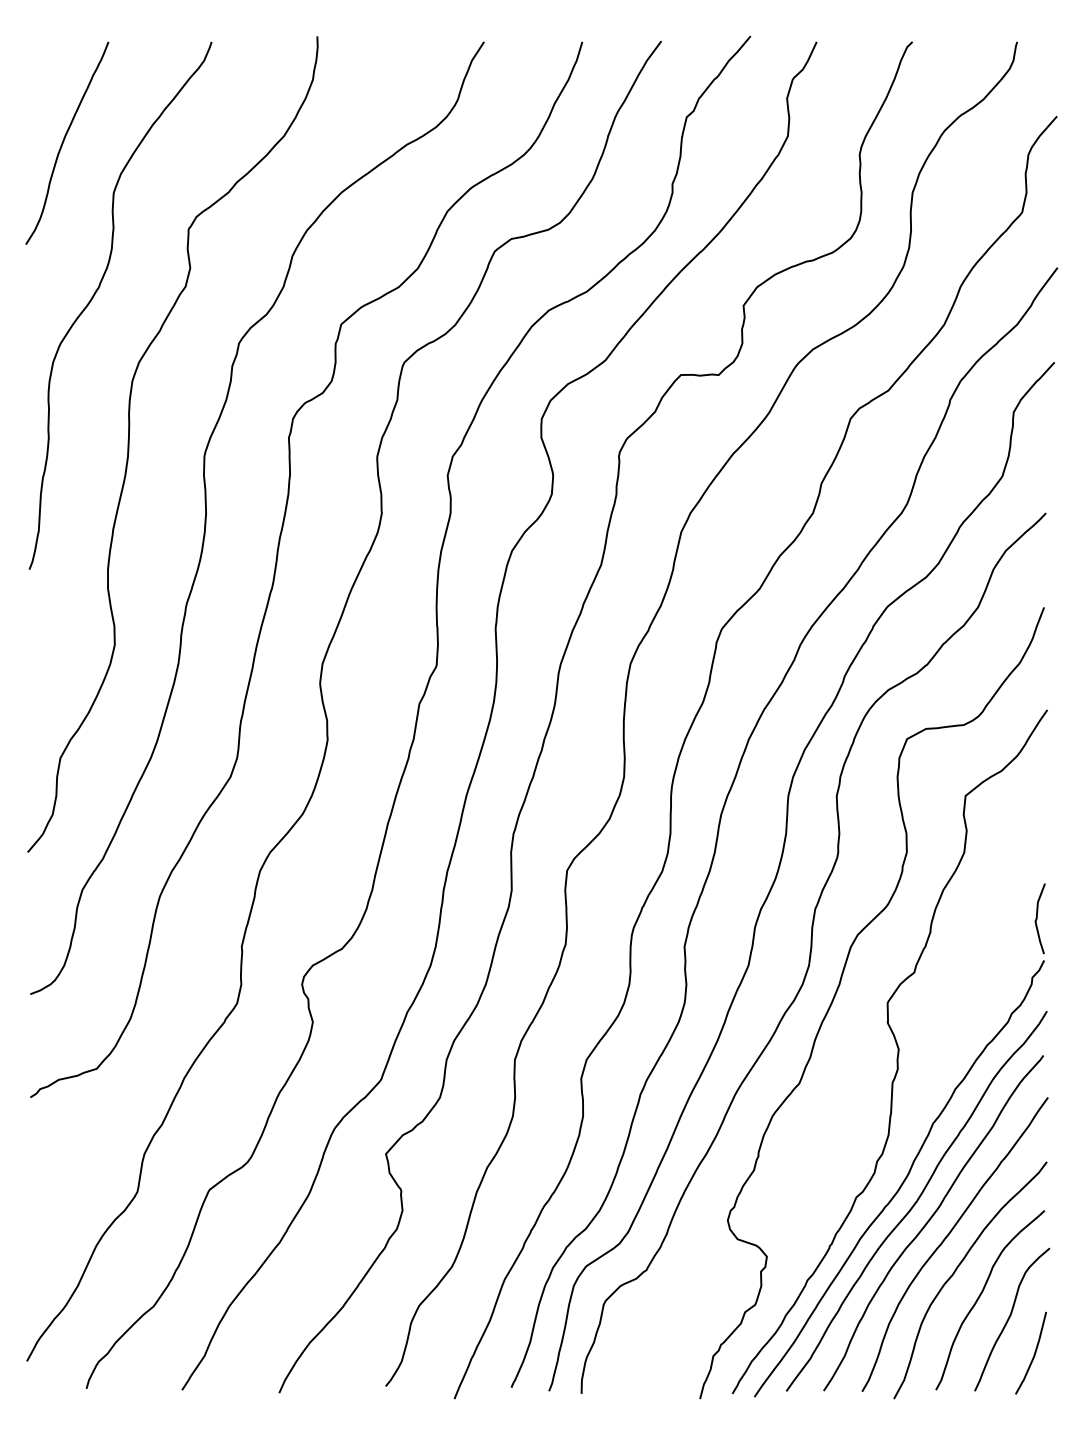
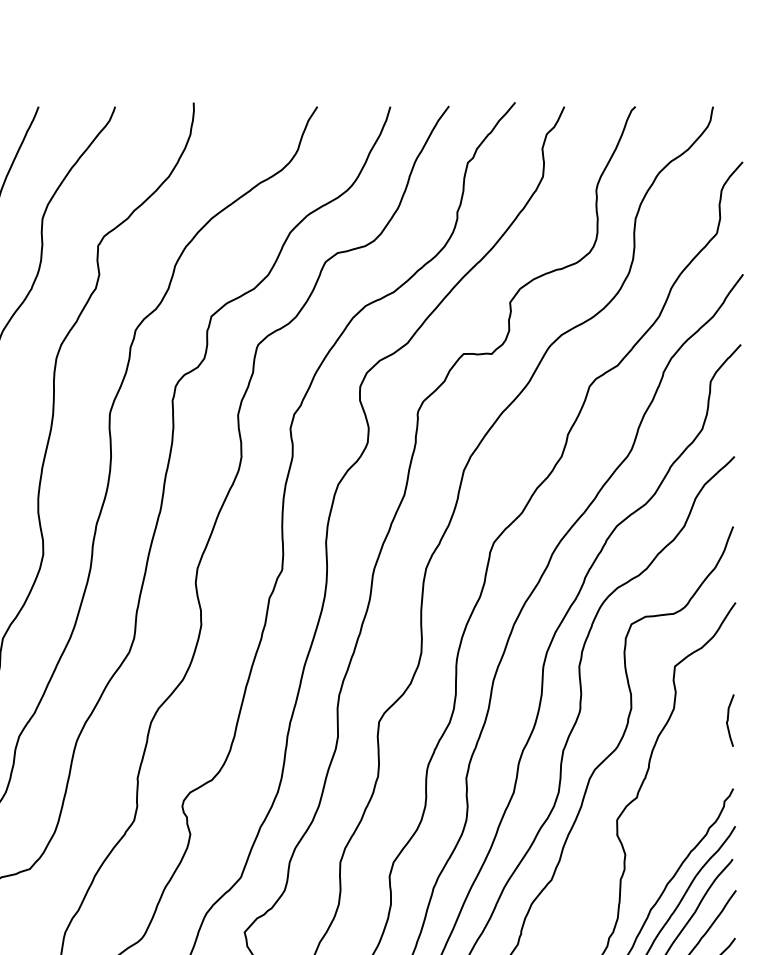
curve: (1037, 918) -> (728, 720), moved

